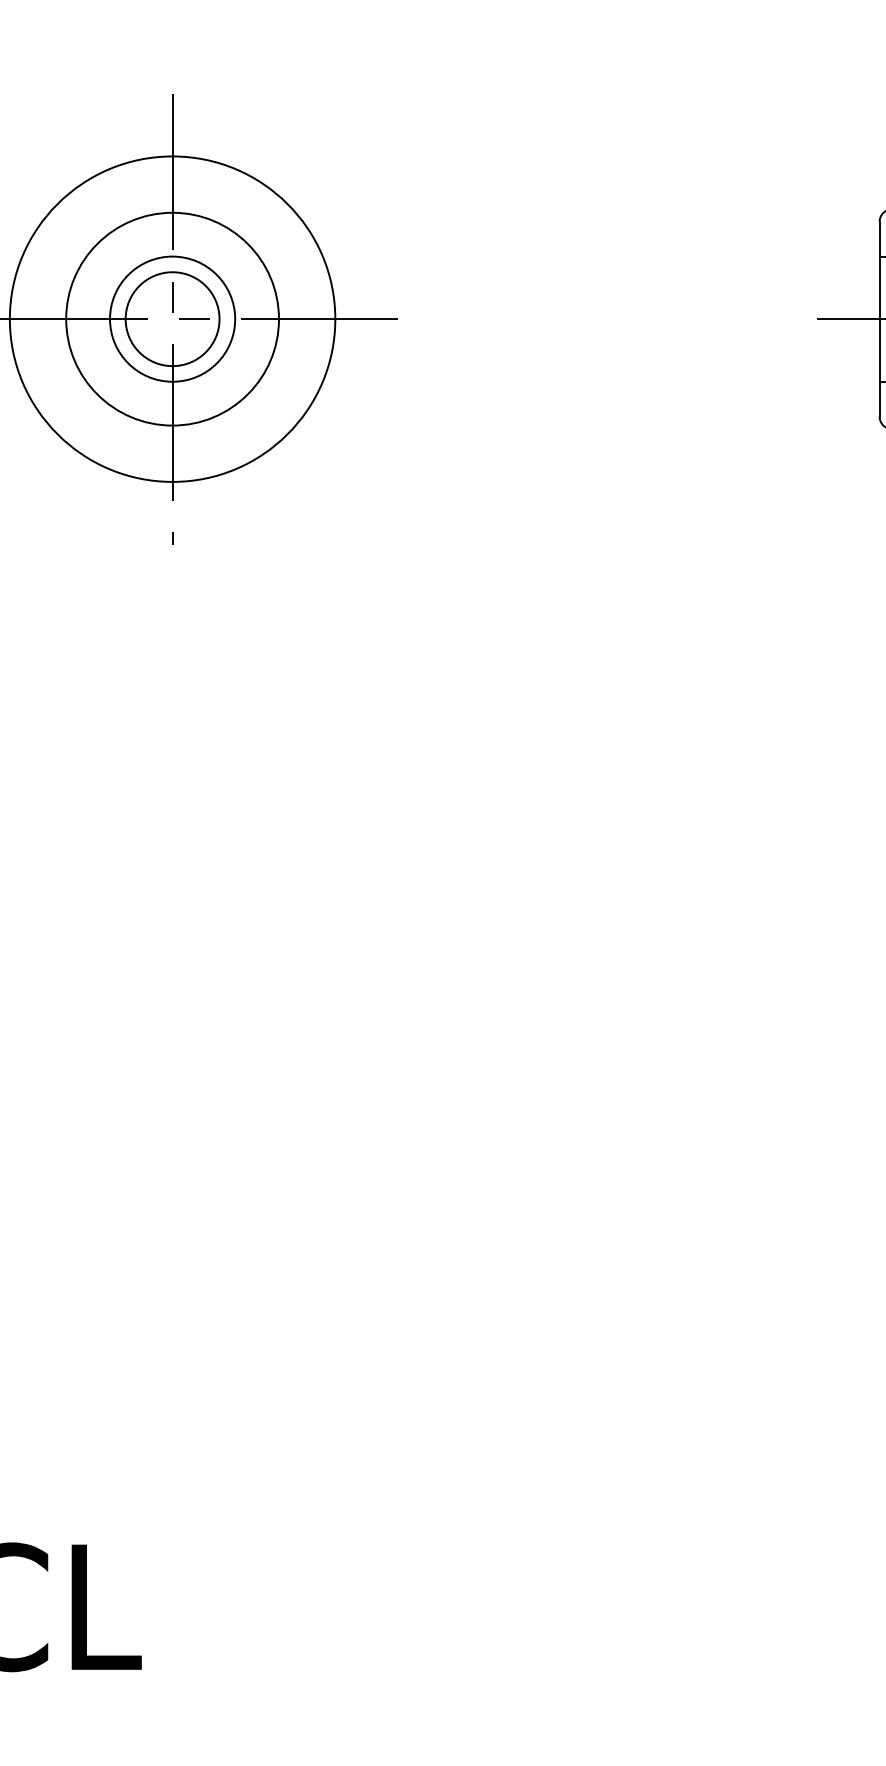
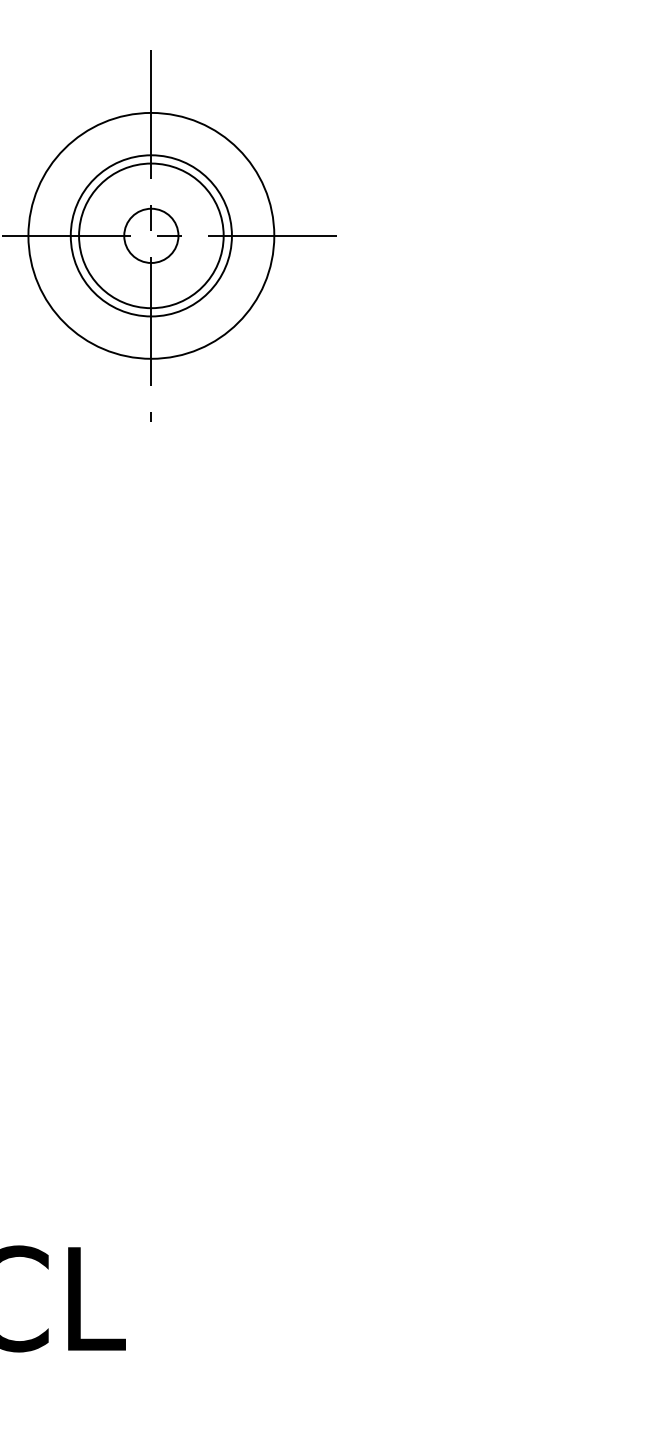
circle: (172, 318) -> (151, 235), size x0.6
circle: (172, 318) -> (151, 235), size x1.4
circle: (172, 318) -> (151, 235), size x1.4
circle: (172, 319) -> (151, 236), size x0.7

